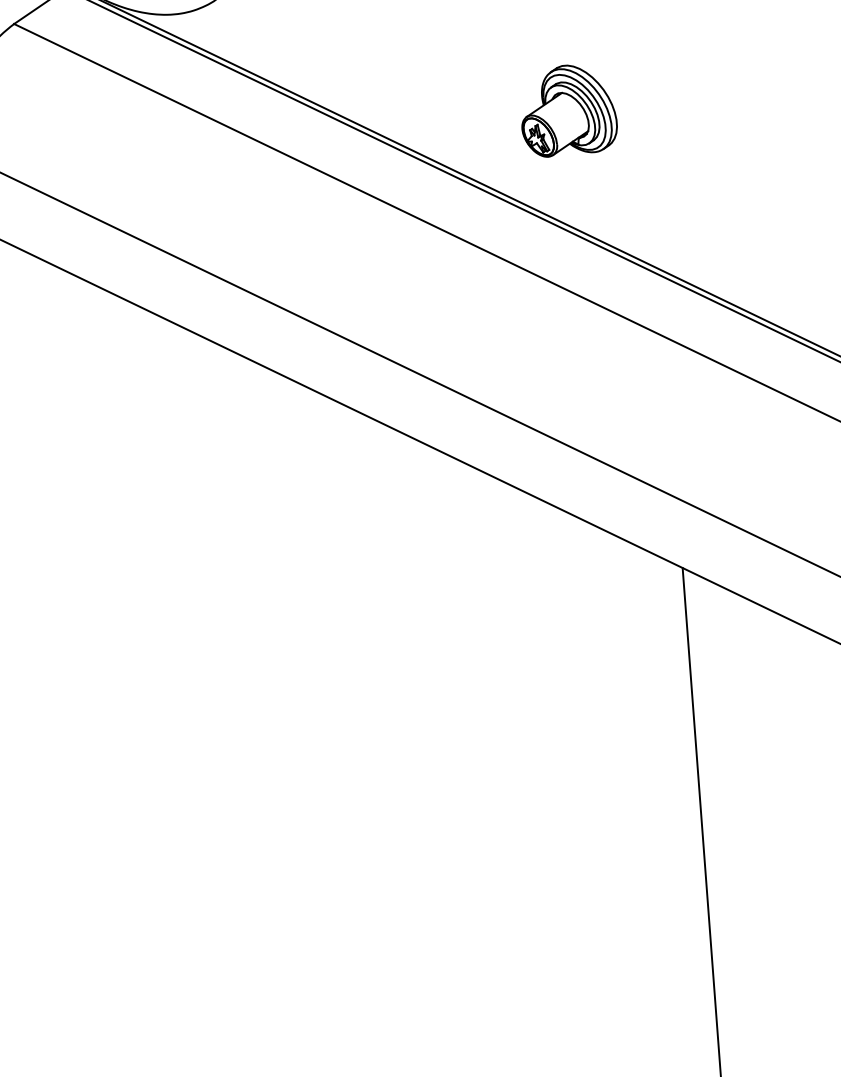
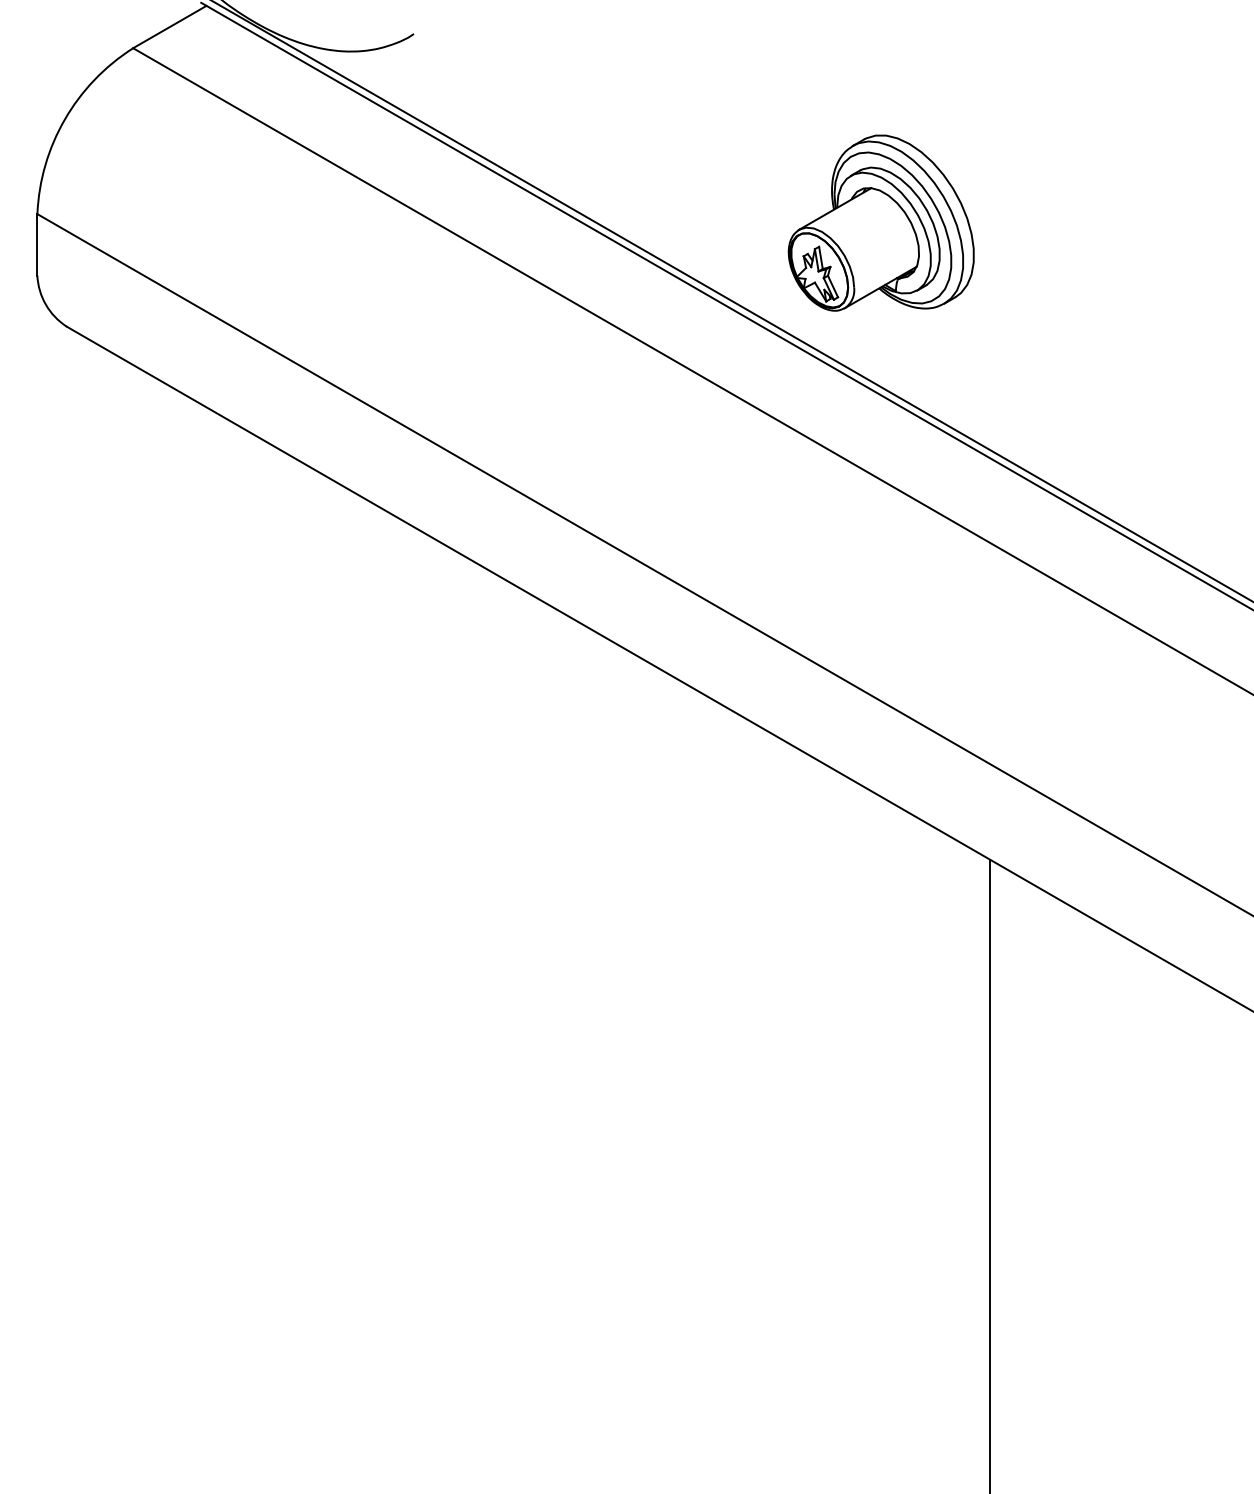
part: (567, 109) -> (880, 222), size x1.43

